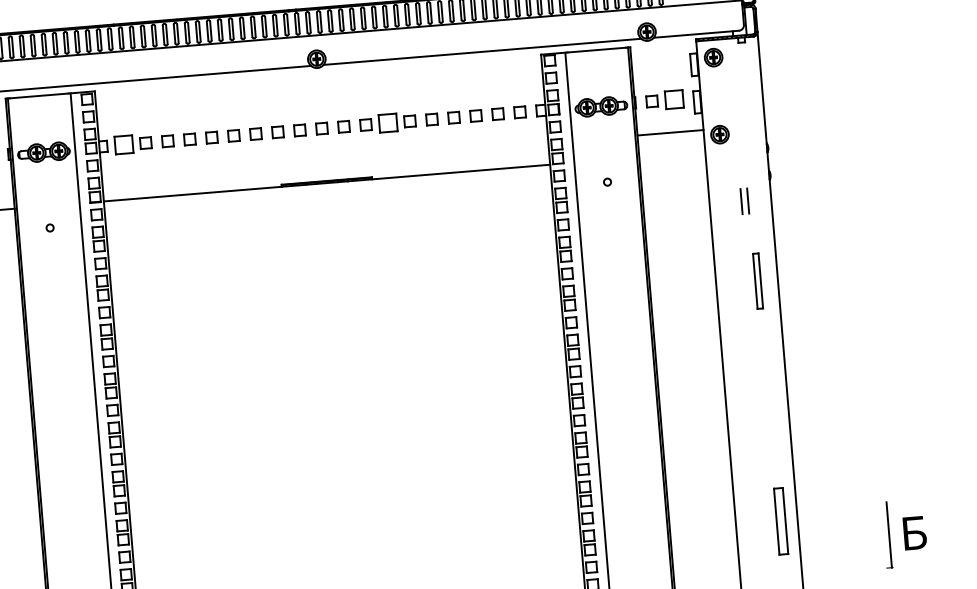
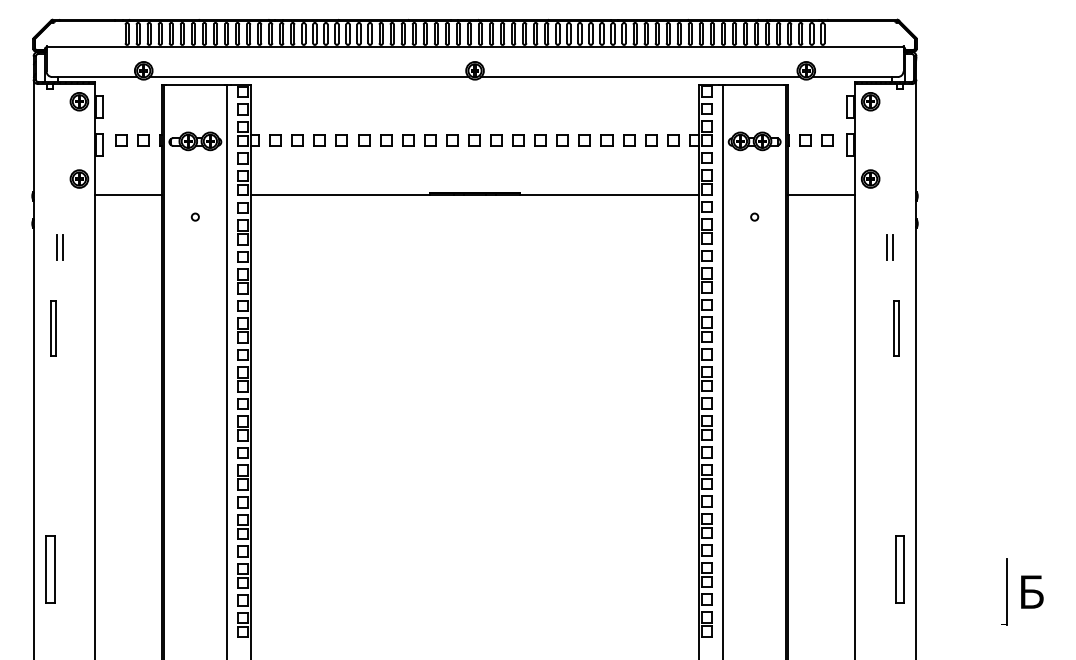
part: (673, 99) -> (827, 140), size x0.62
part: (387, 123) -> (540, 140), size x0.62
line: (670, 133) -> (821, 195), moved
part: (123, 145) -> (275, 140), size x0.62

